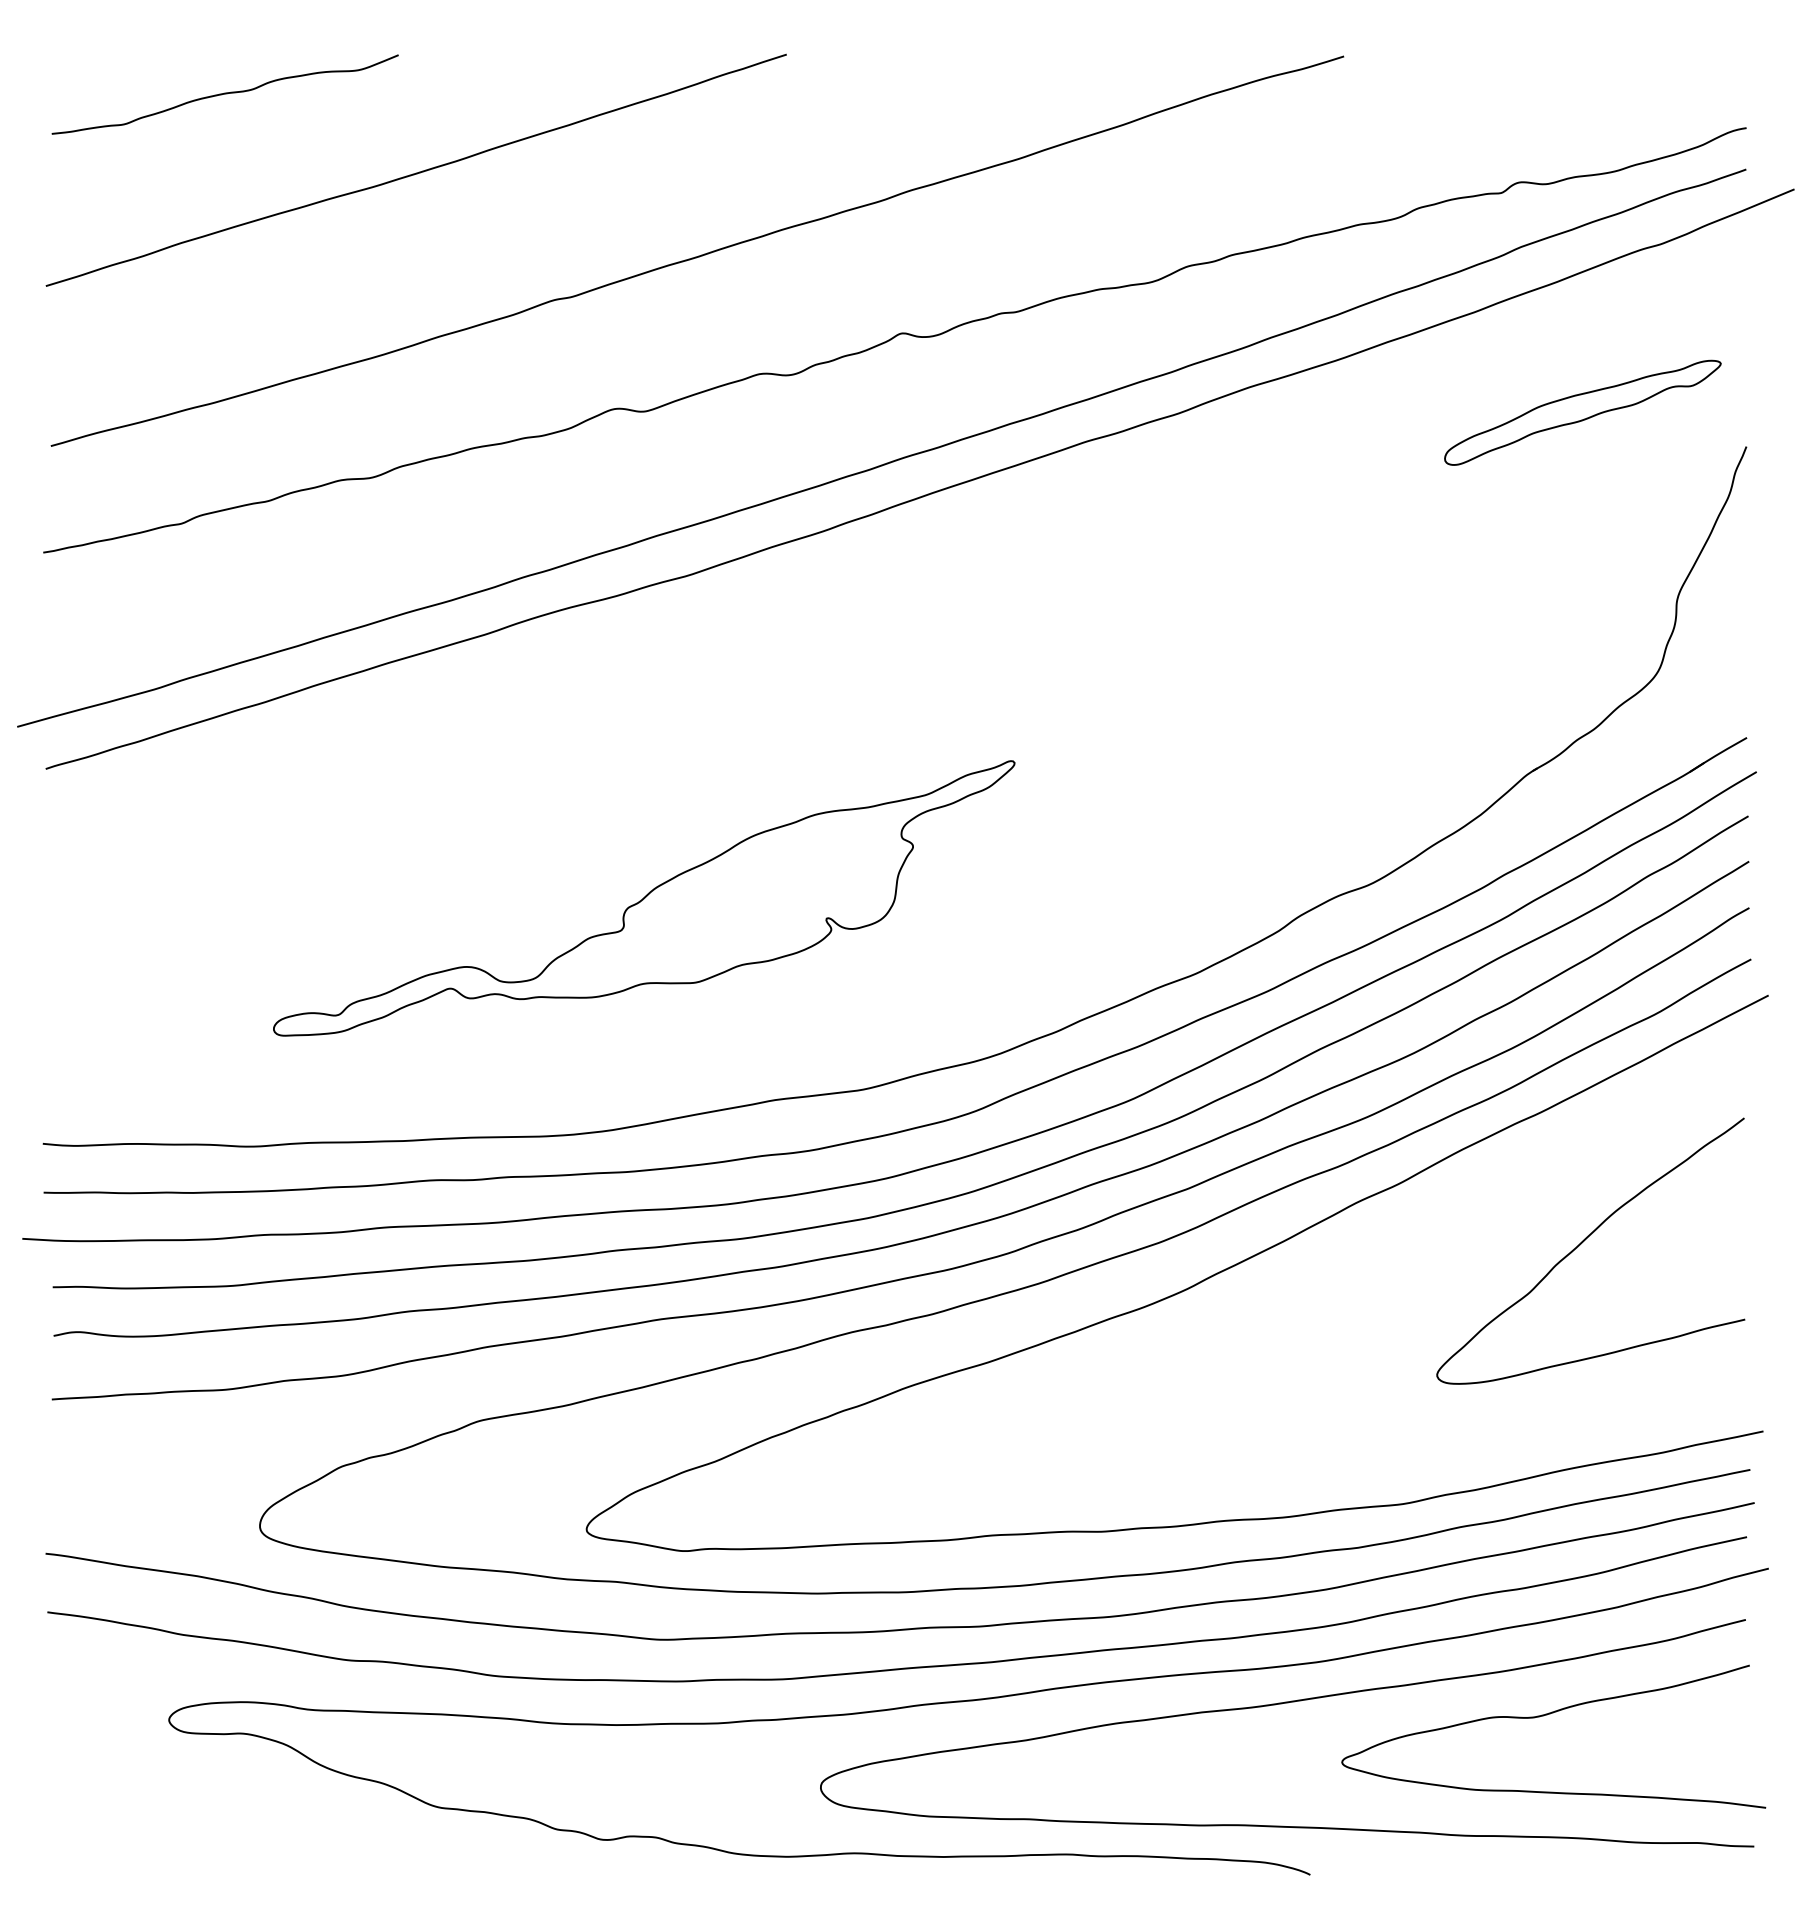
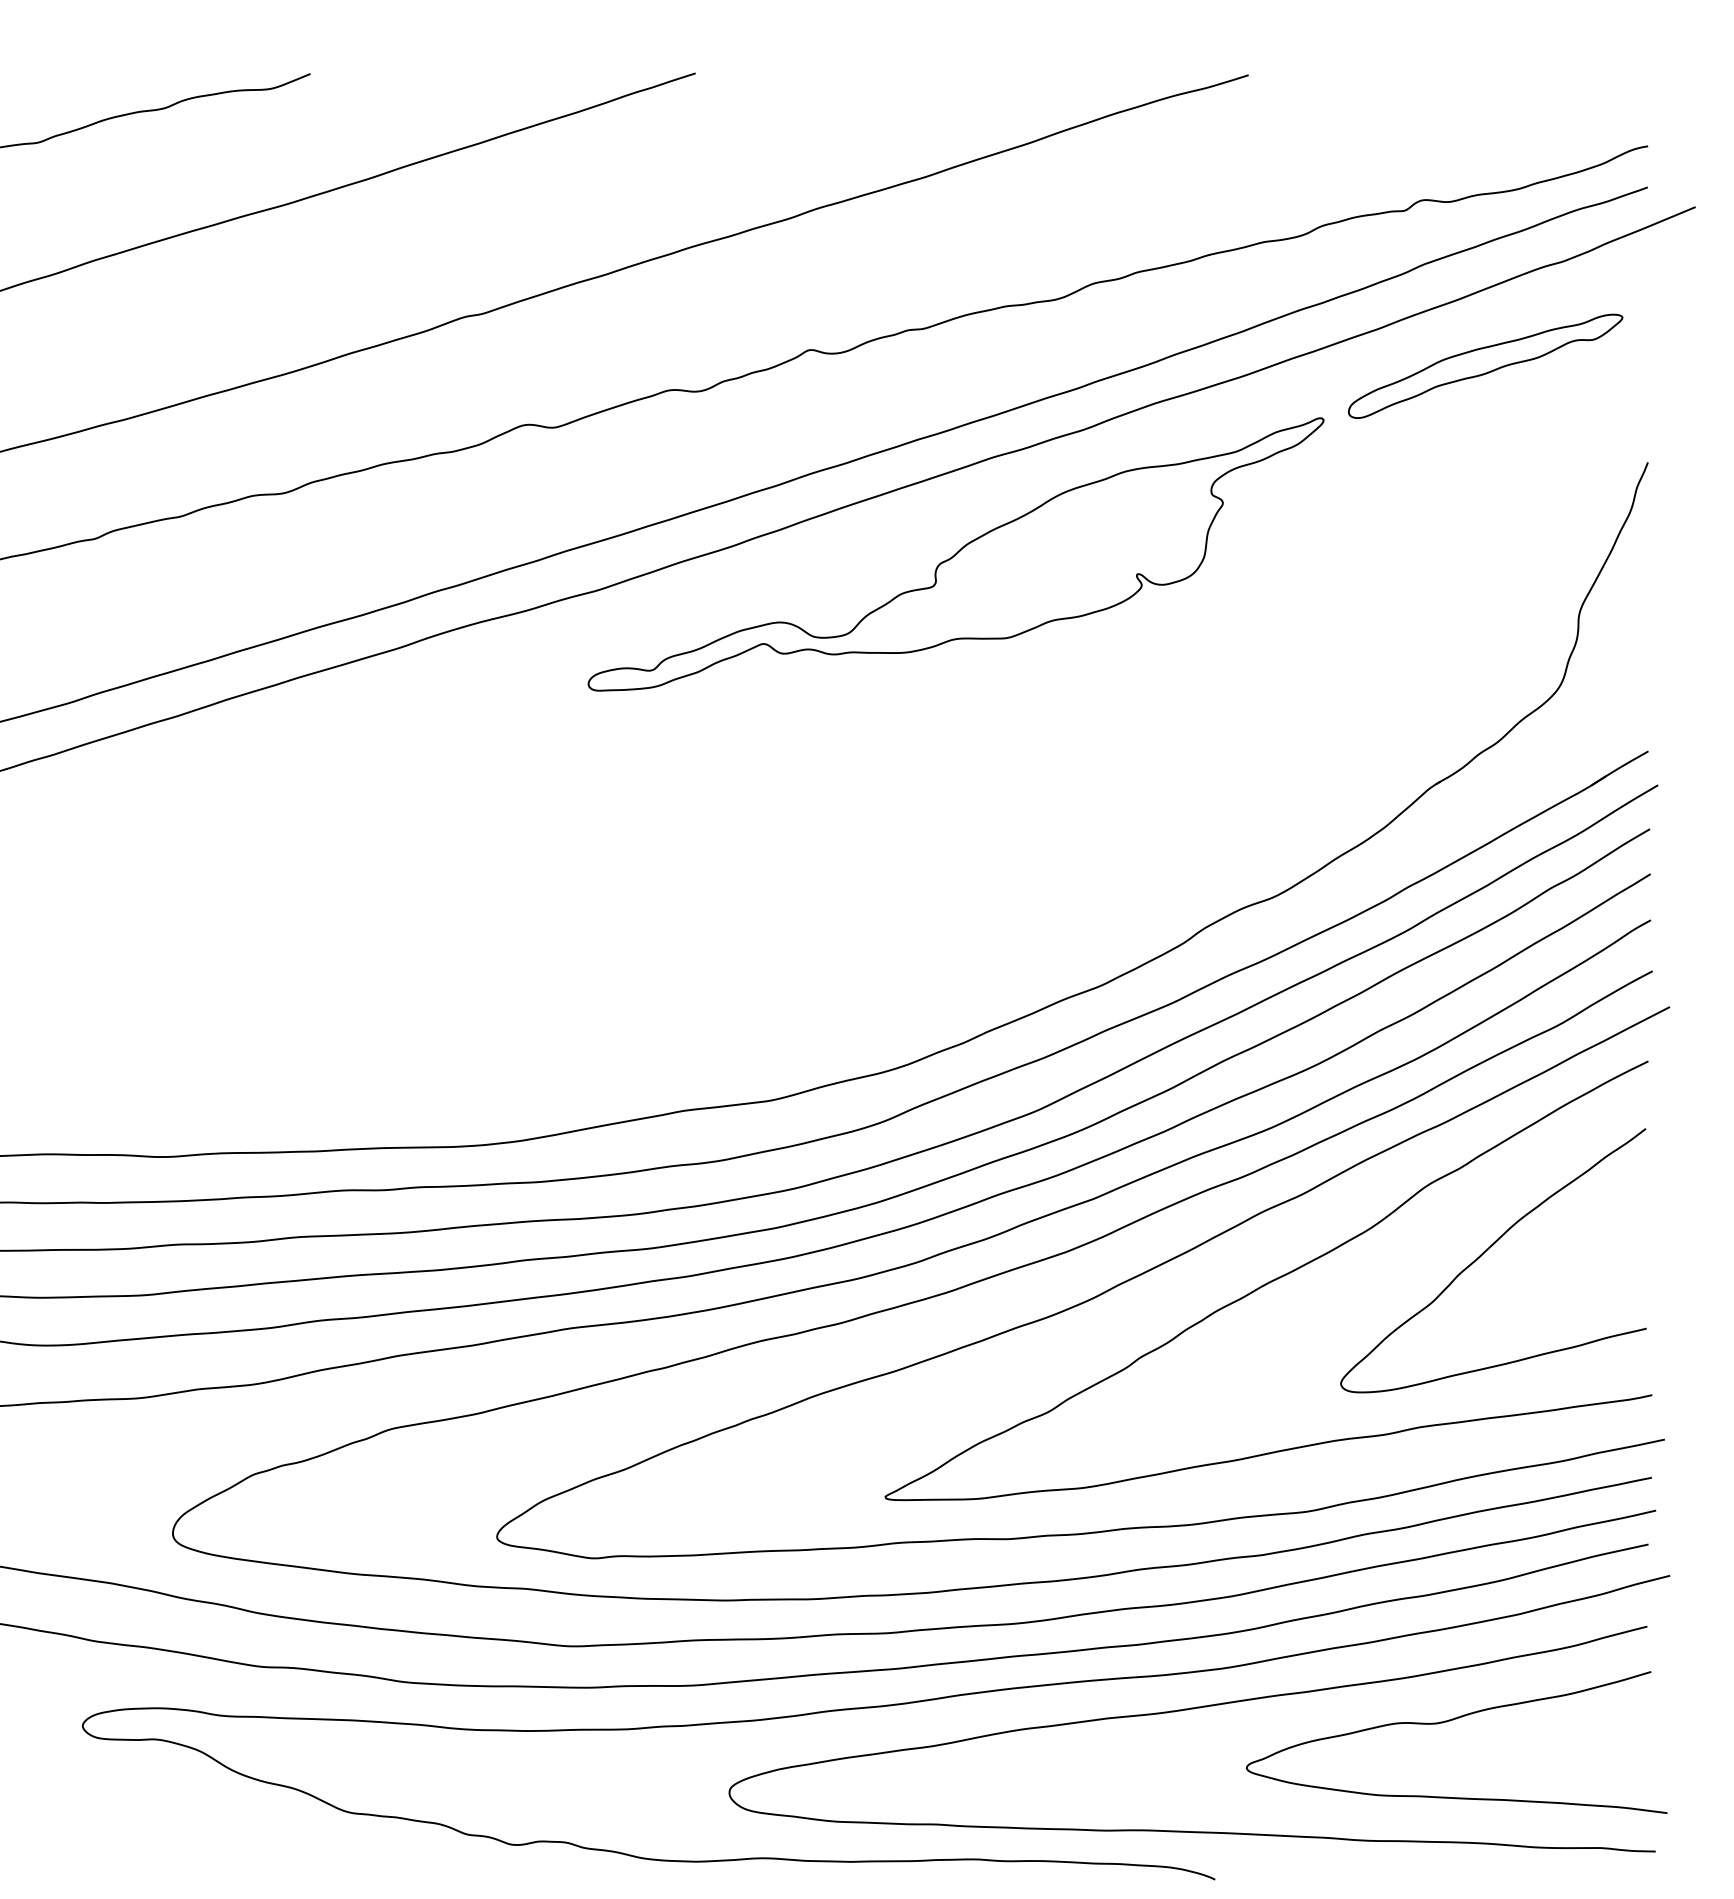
part: (1582, 412) -> (1485, 366), moved
part: (644, 898) -> (956, 554), moved
curve: (1363, 1272) -> (1267, 1281), added

